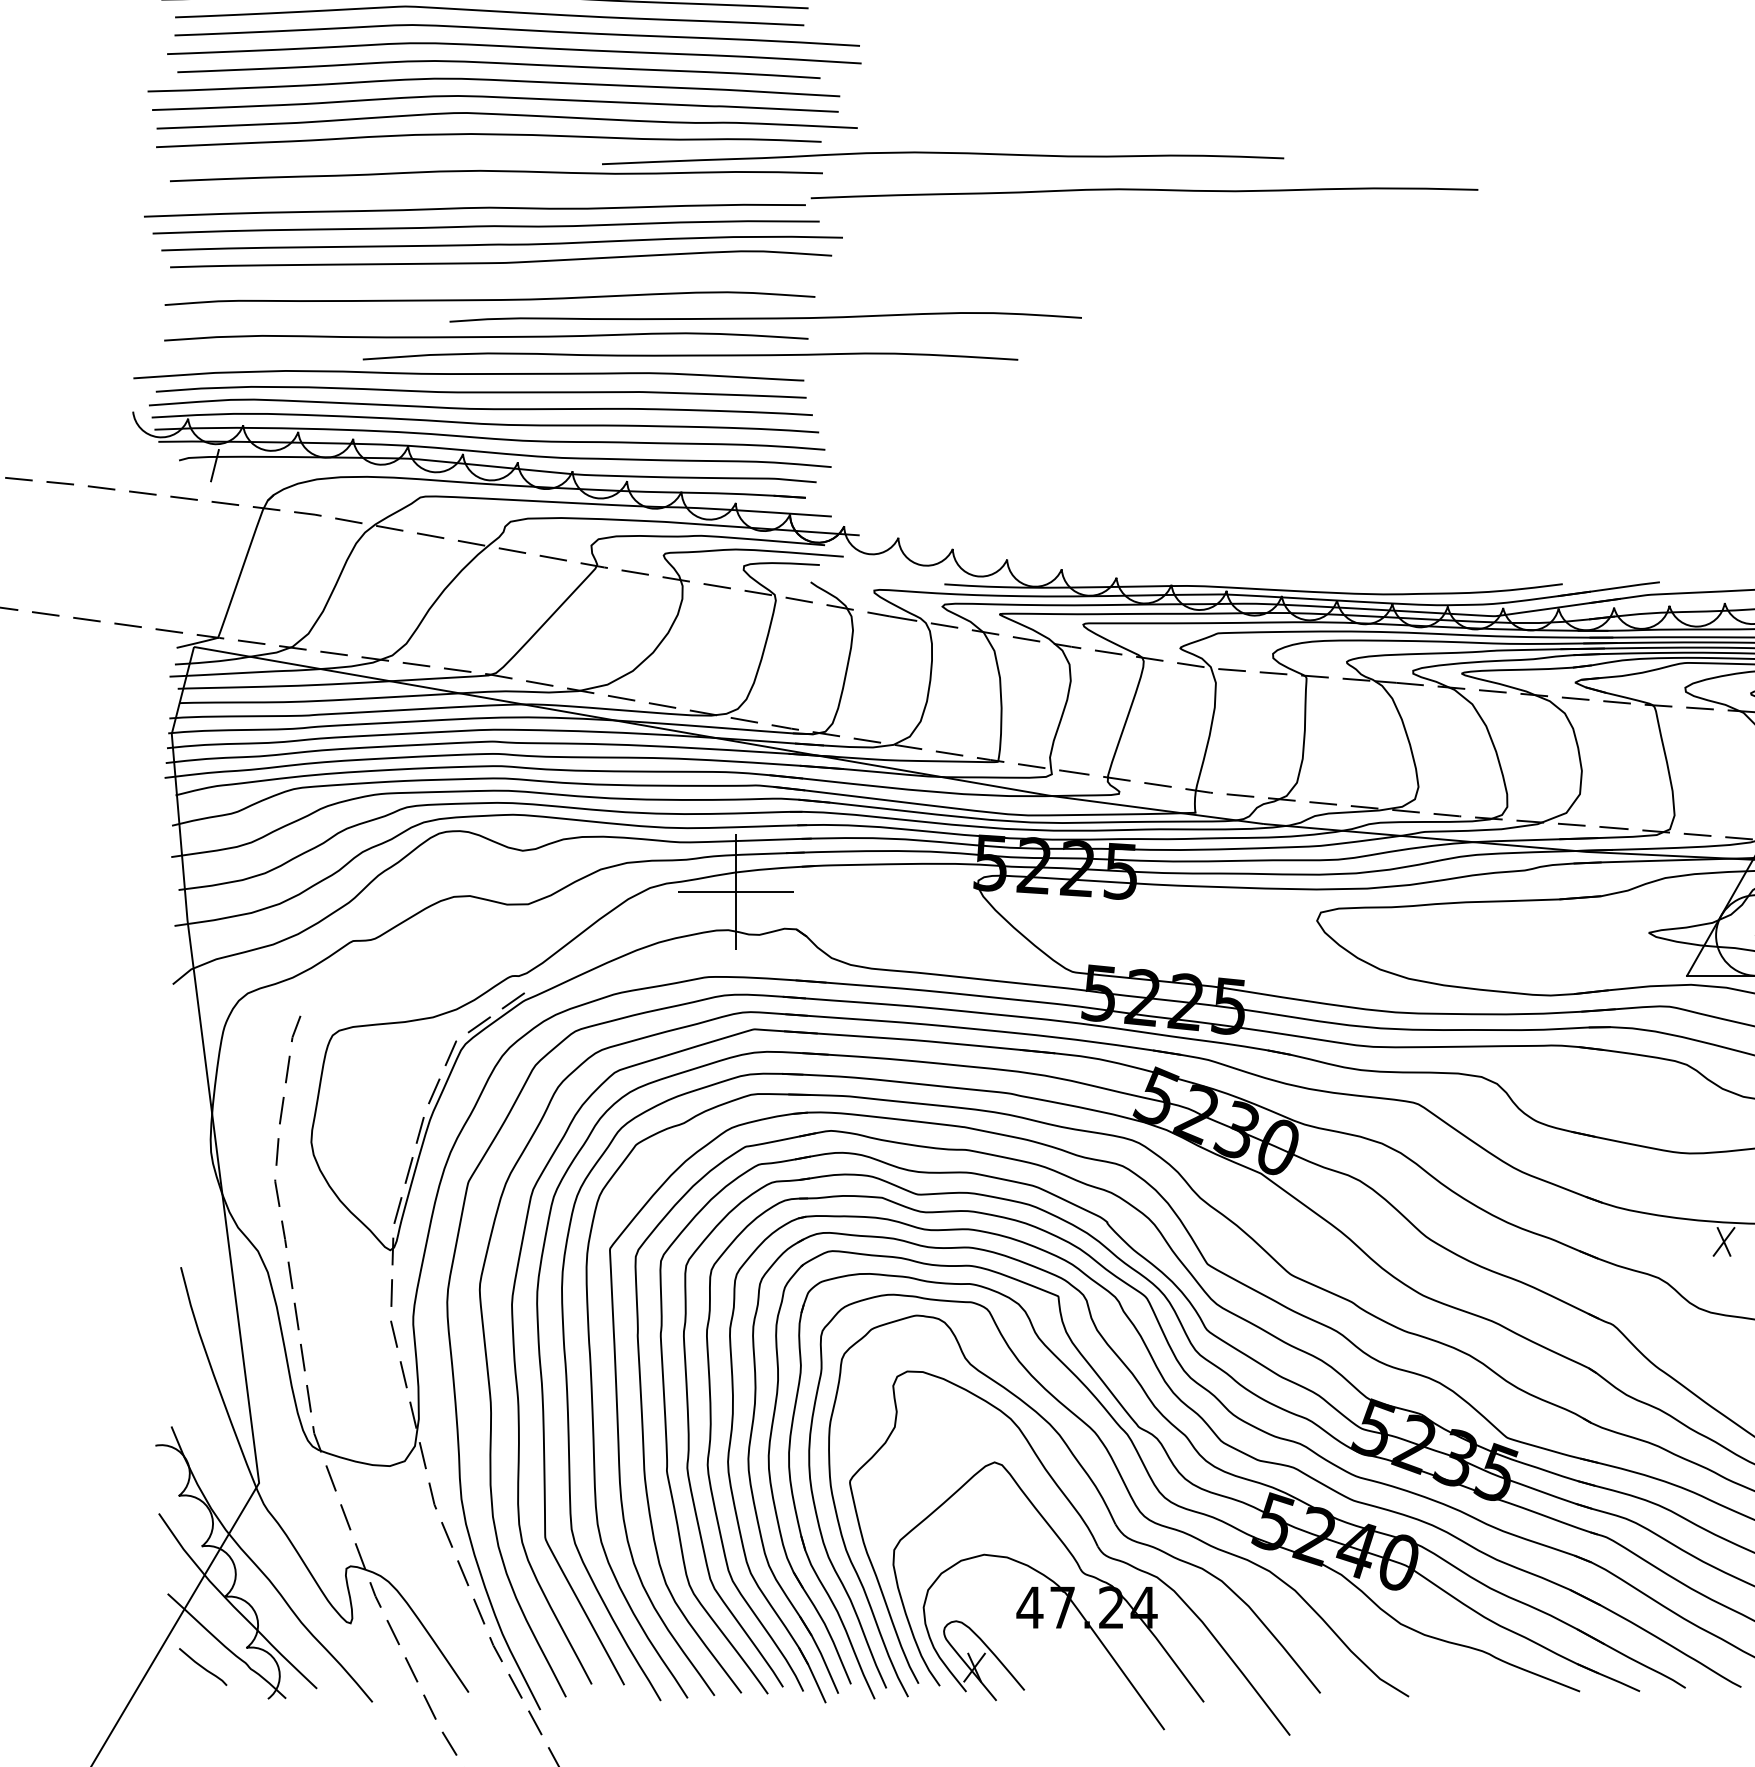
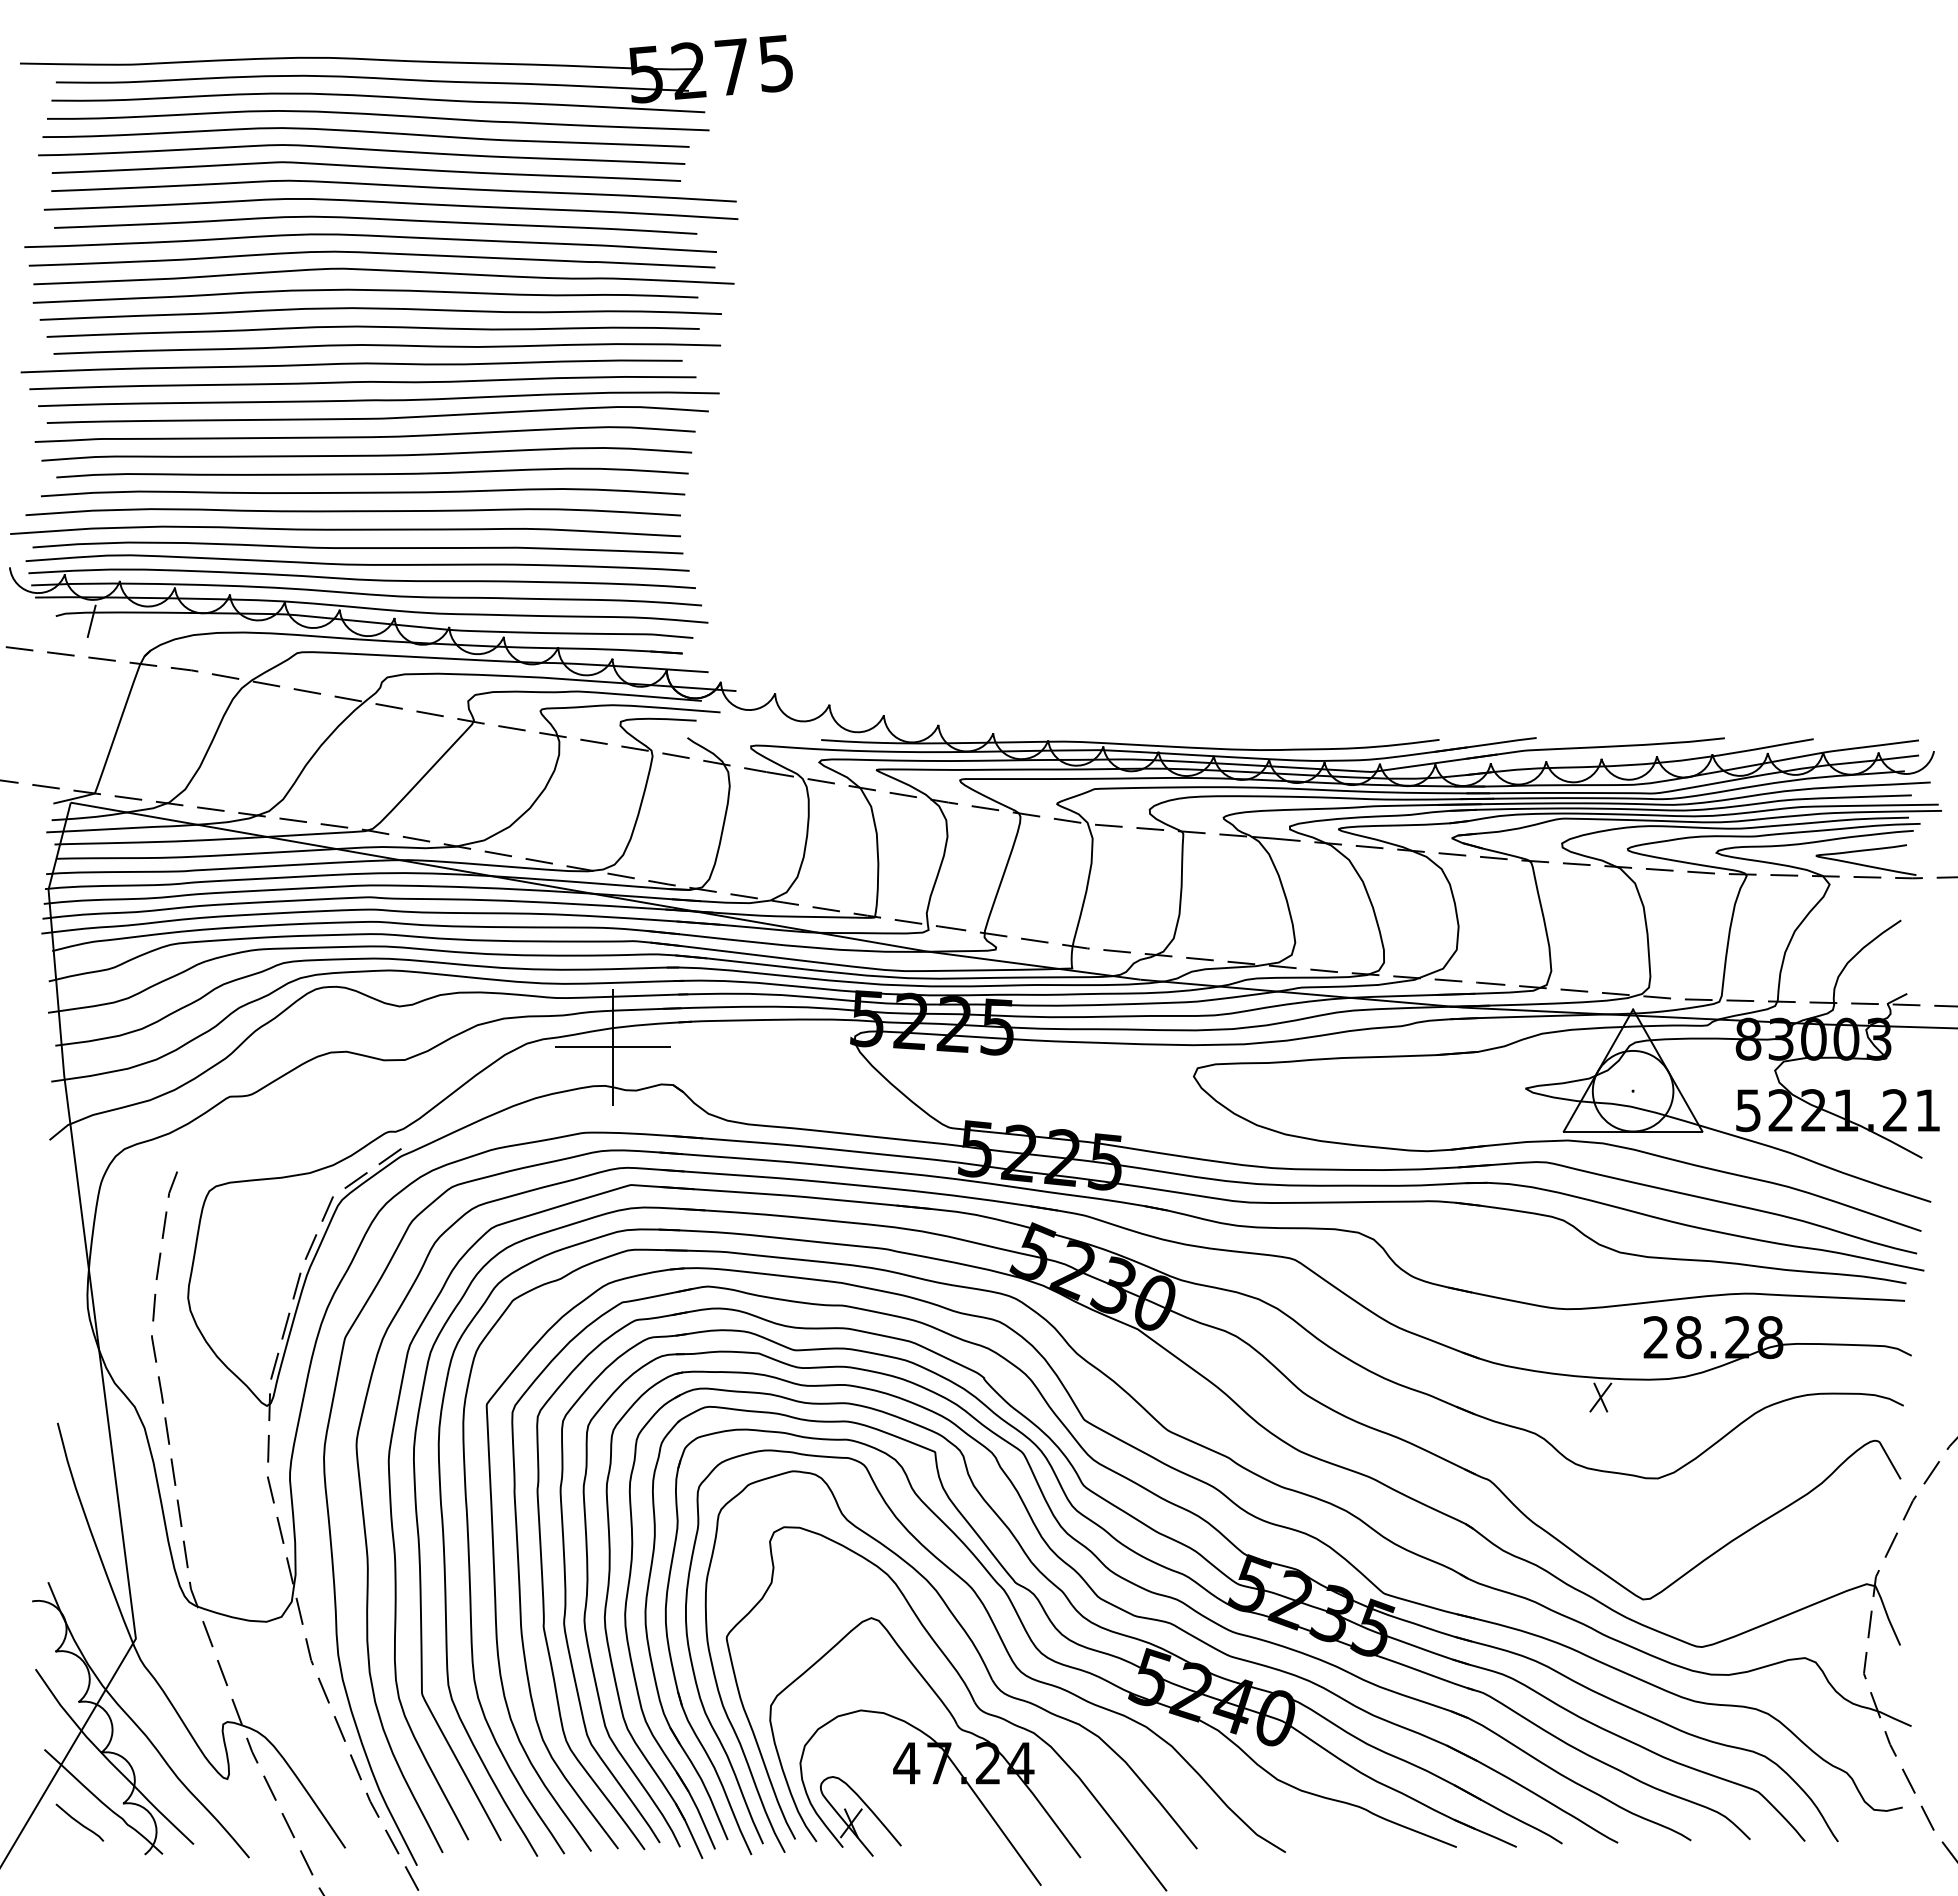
curve: (942, 153) -> (380, 309), moved
curve: (1143, 190) -> (386, 346), moved
curve: (487, 280) -> (364, 436), added
curve: (765, 317) -> (372, 473), moved
curve: (689, 356) -> (352, 512), moved

